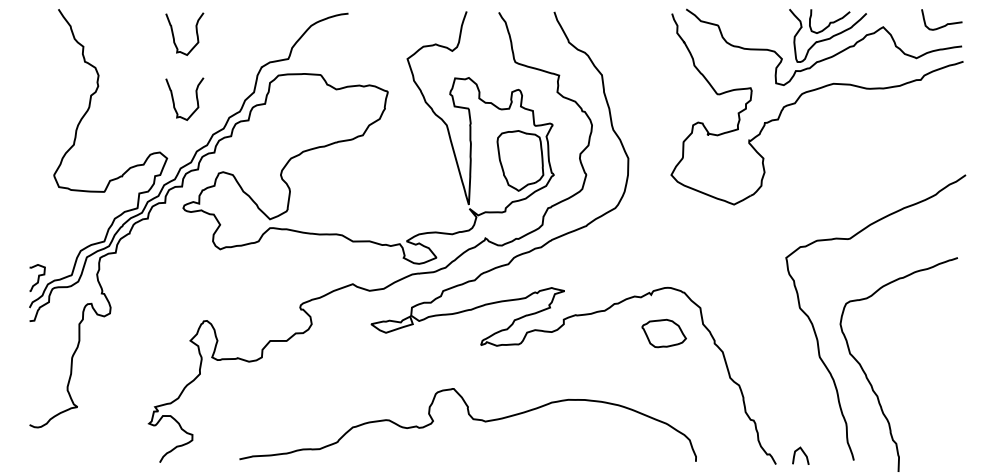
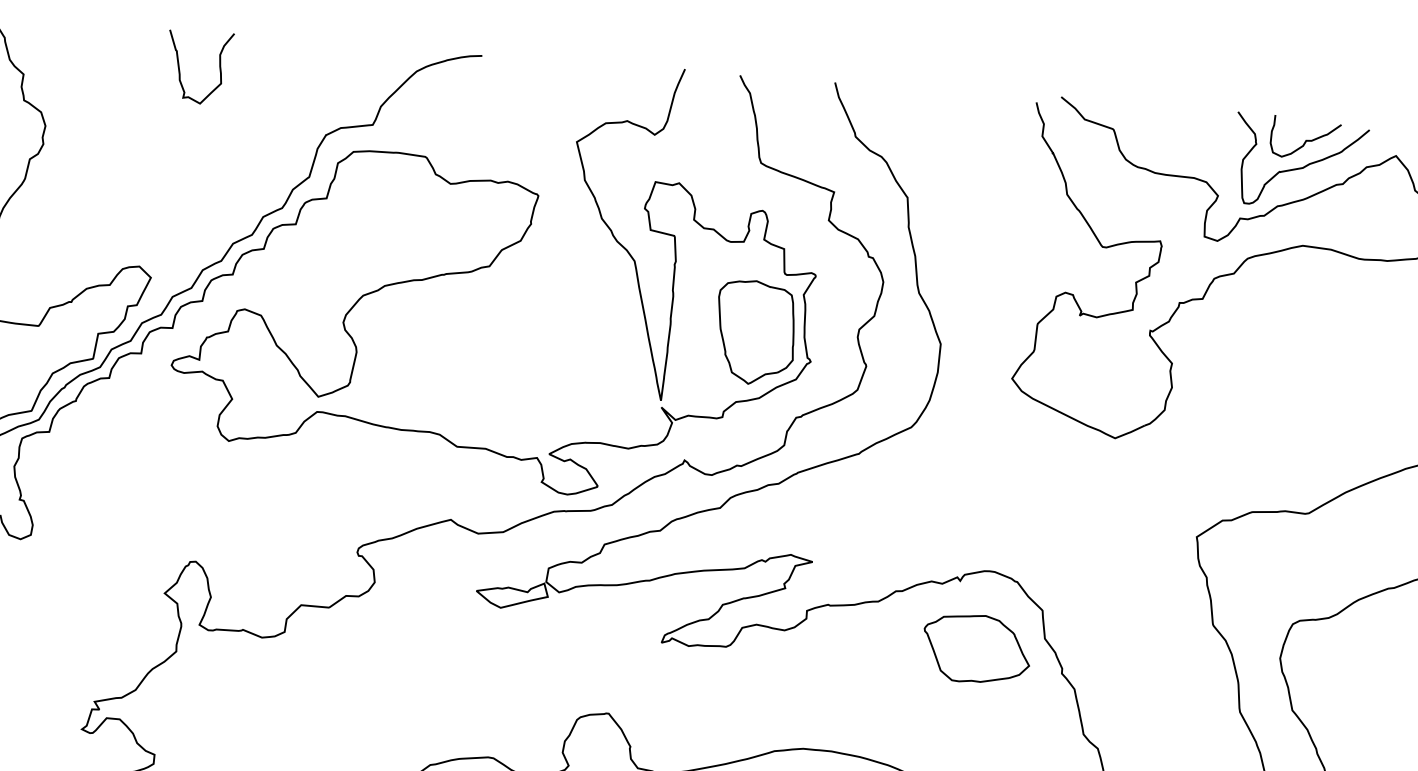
curve: (174, 100) -> (171, 179), removed
part: (664, 333) -> (977, 649), size x1.43

